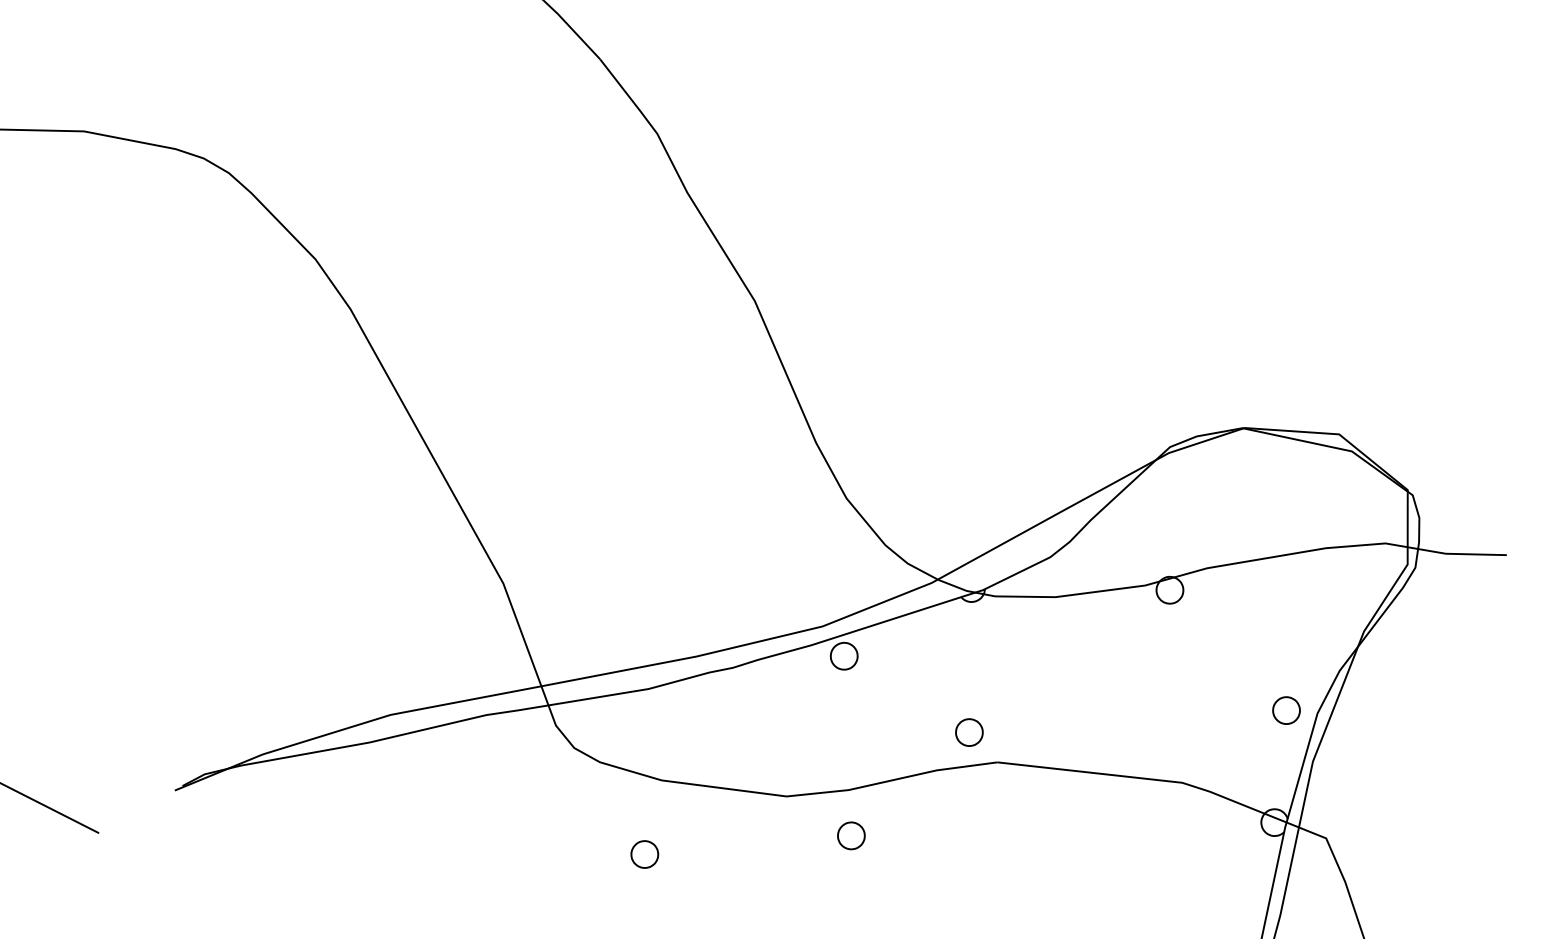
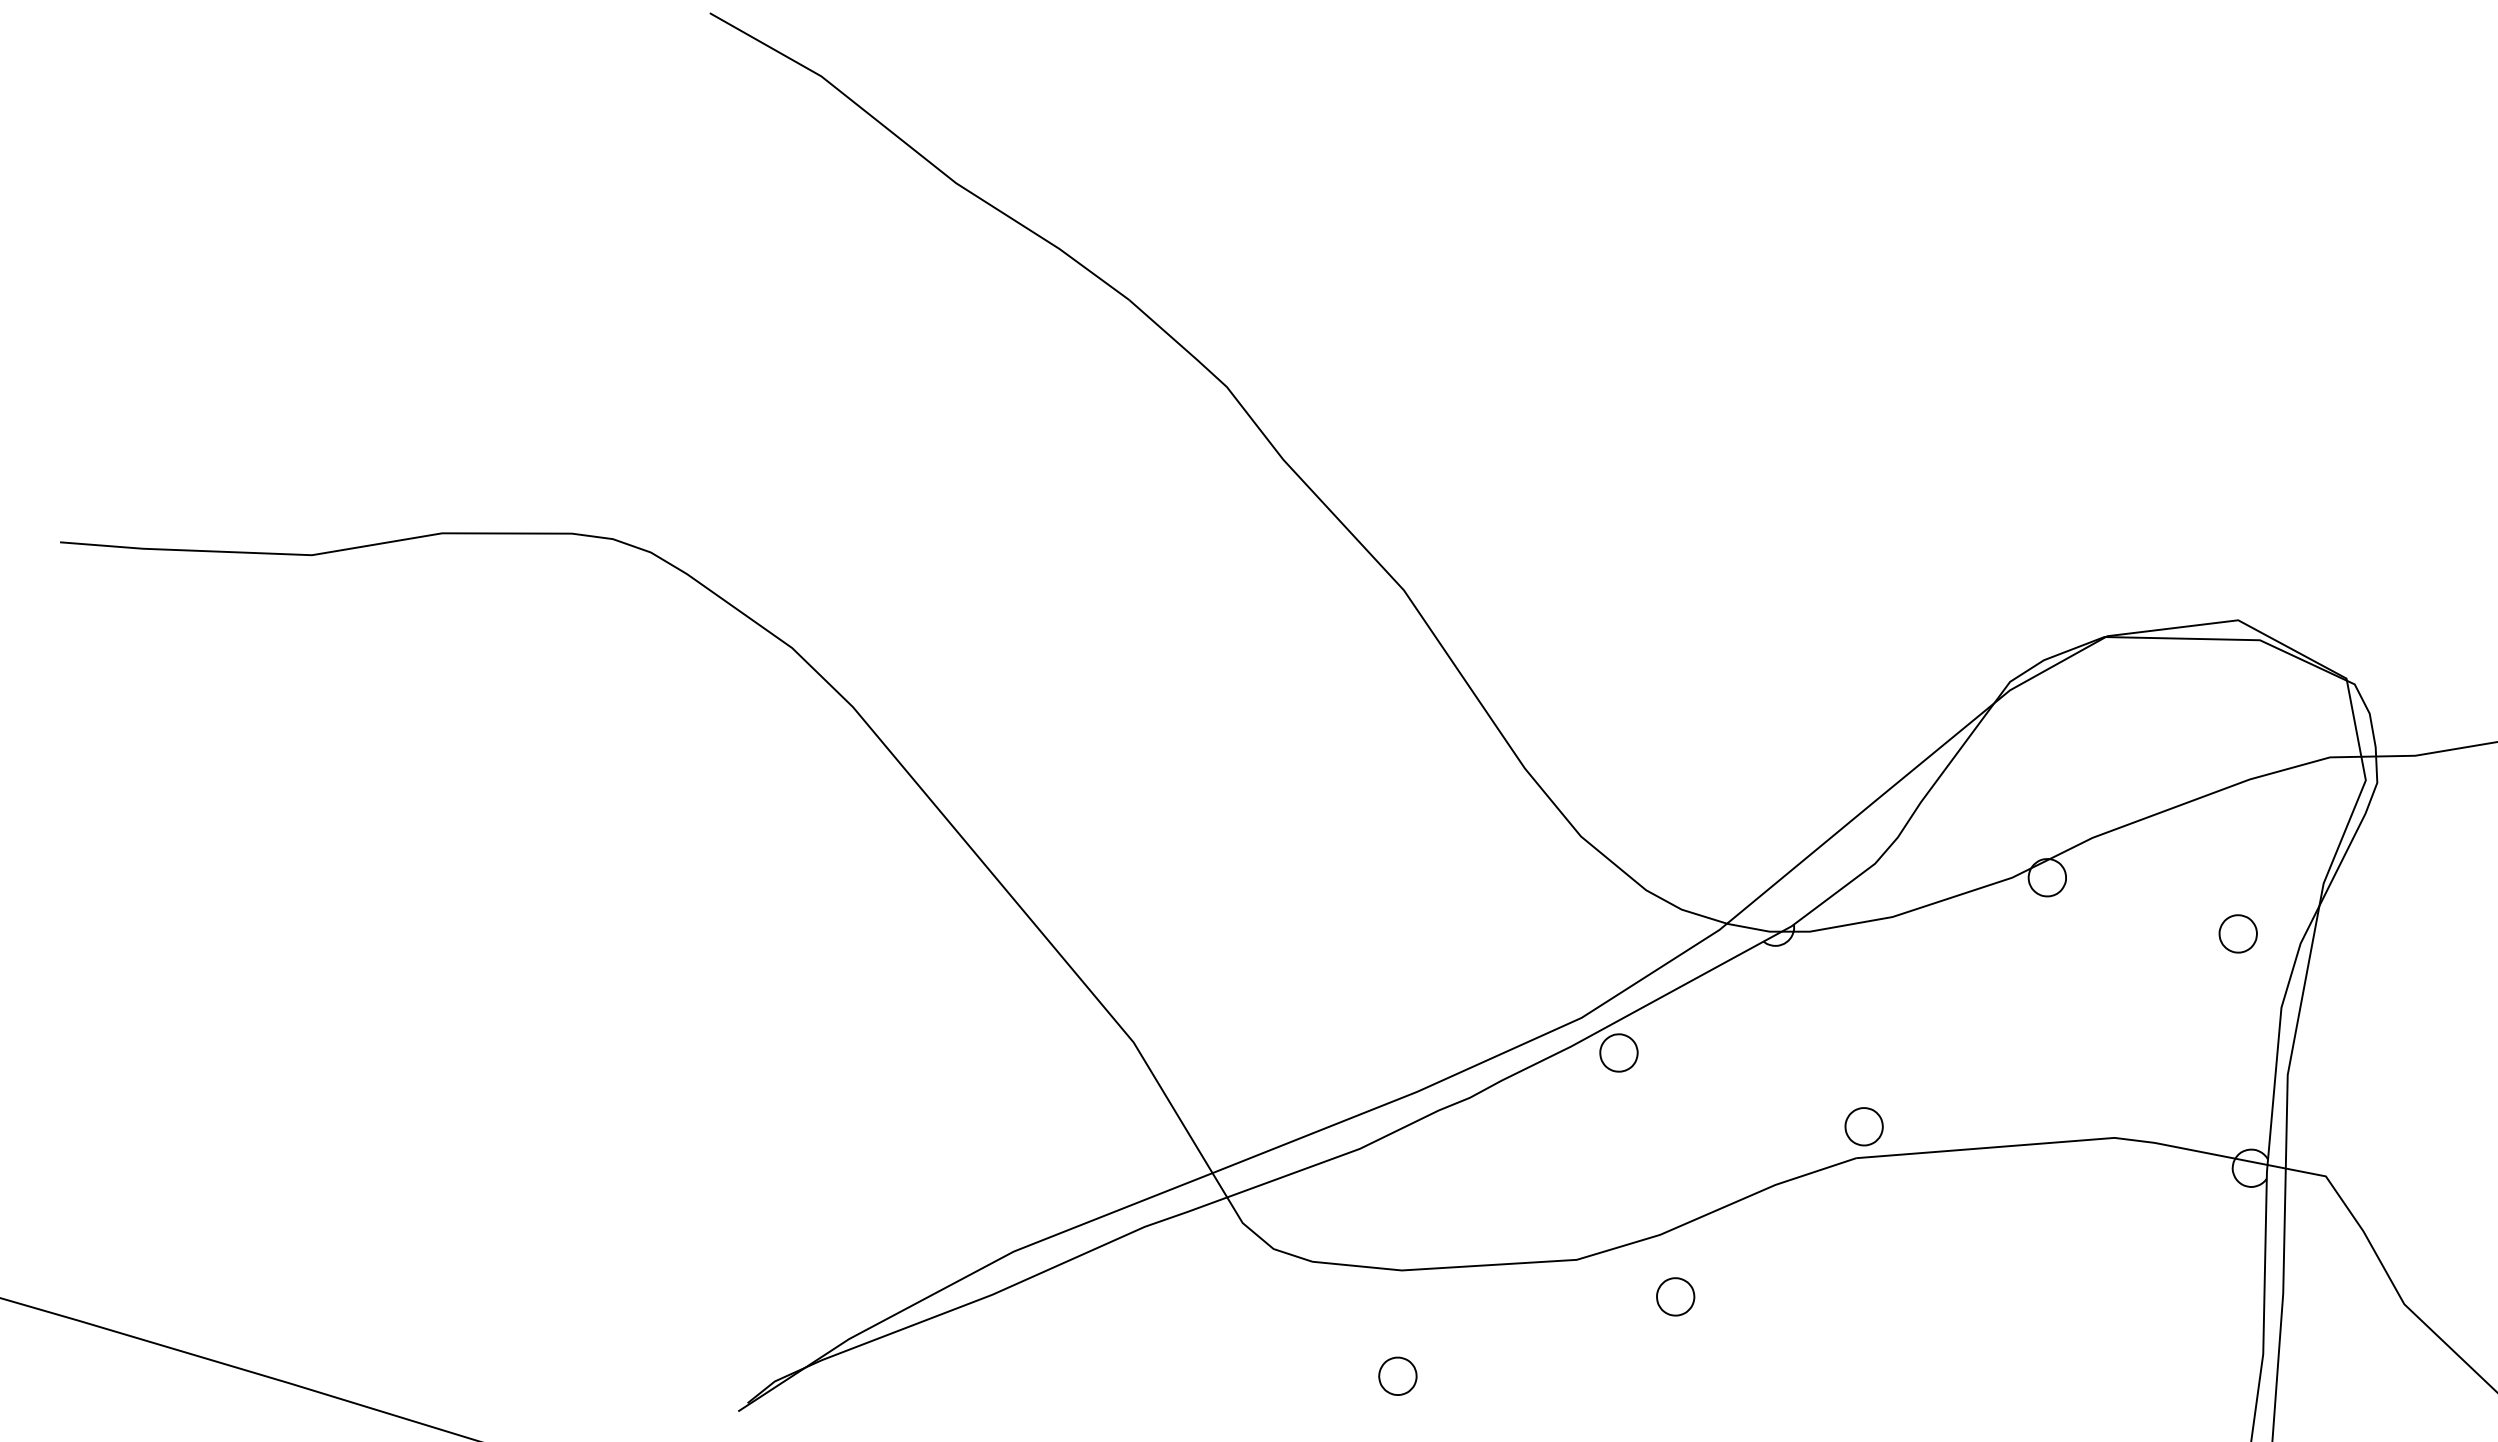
part: (1286, 710) -> (2237, 933), moved
part: (968, 732) -> (1863, 1126), moved

